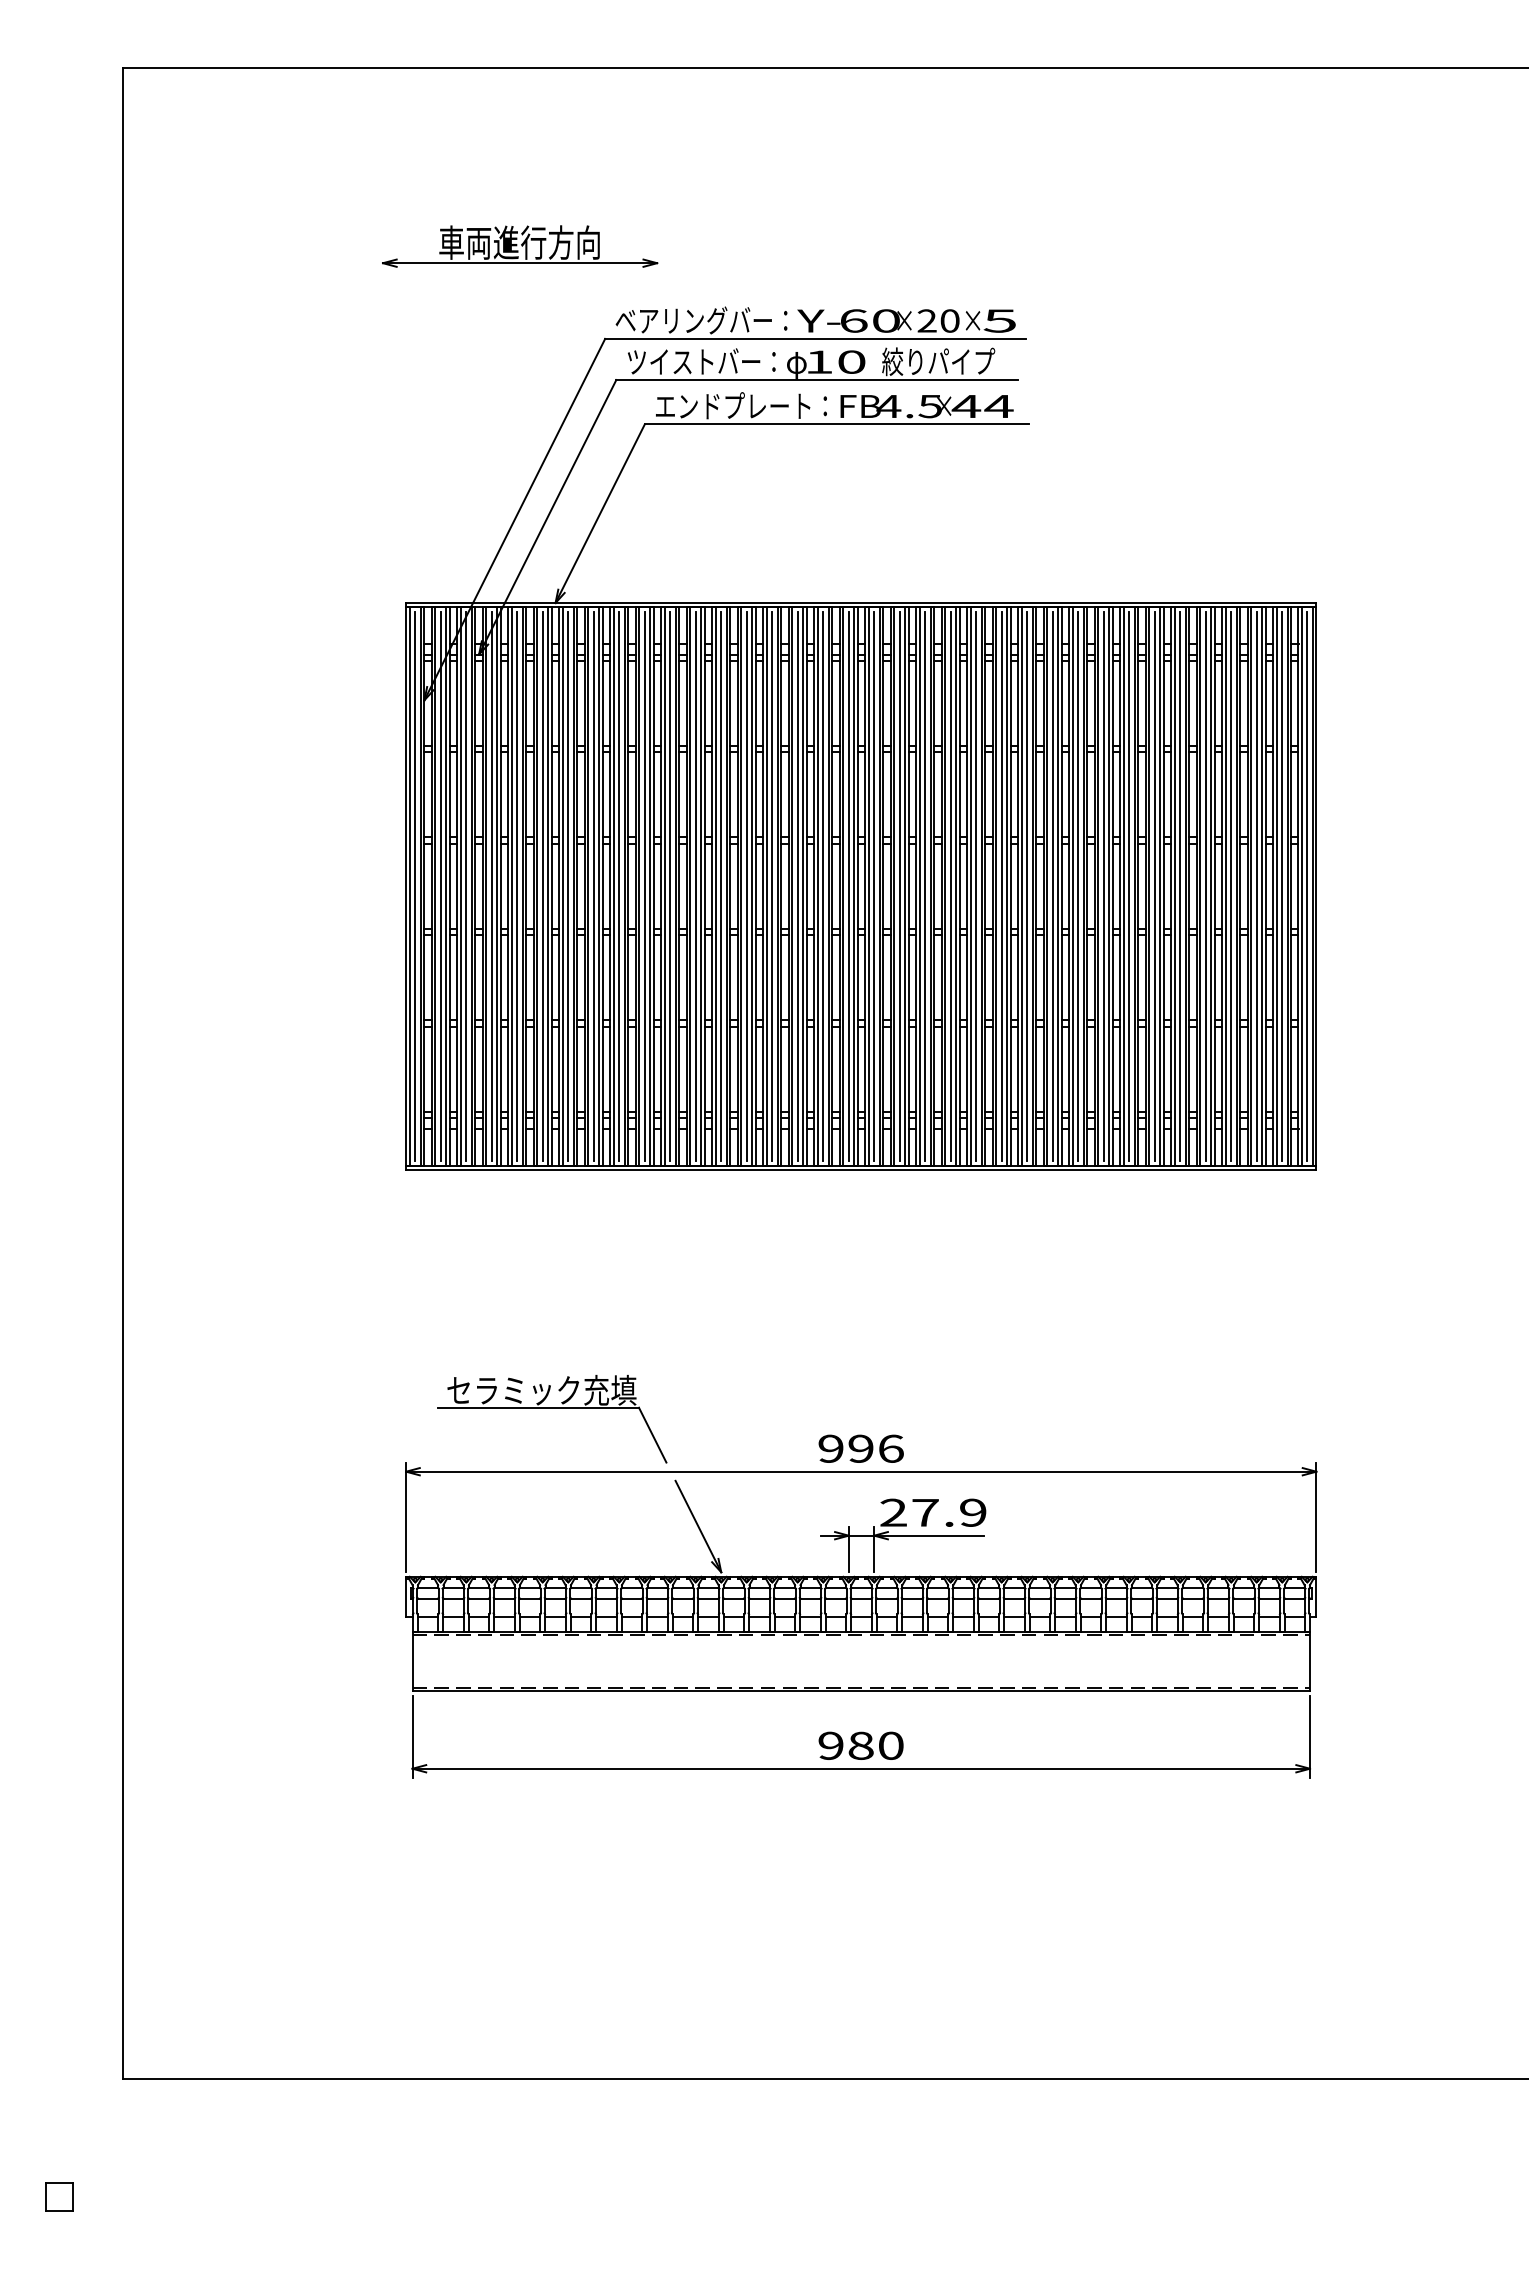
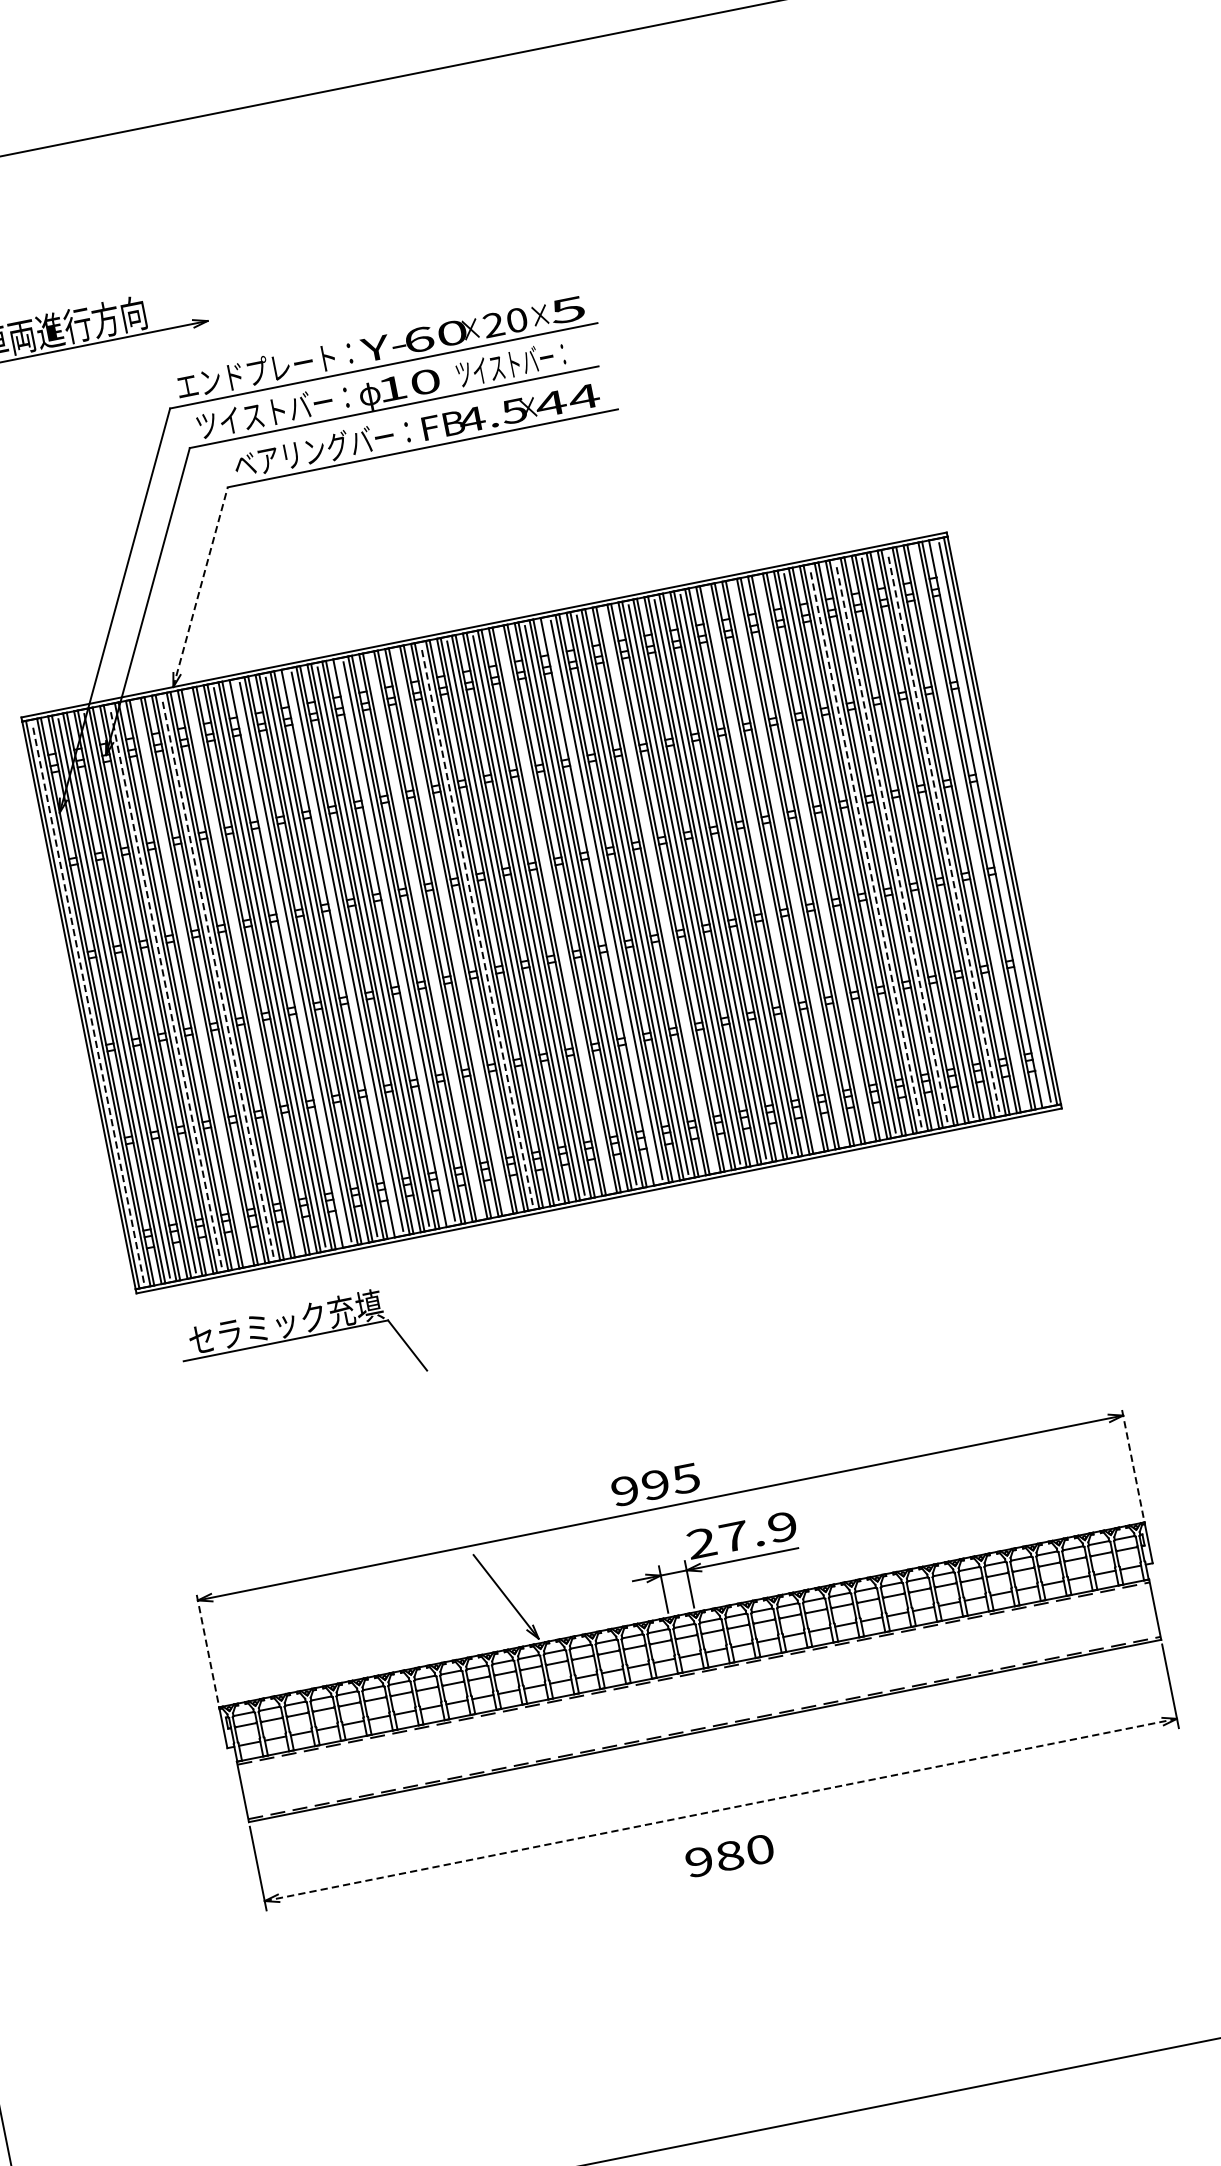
text: (693, 320) -> (256, 371), ベアリングバー： -> エンドプレート：
text: (938, 361) -> (513, 363), 絞りパイプ -> ツイストバー：
text: (733, 405) -> (314, 450), エンドプレート： -> ベアリングバー：
line: (600, 513) -> (200, 586), solid -> dashed
line: (517, 885) -> (192, 981), removed
line: (568, 885) -> (243, 971), removed
line: (746, 885) -> (424, 935), removed
line: (772, 885) -> (451, 930), removed
line: (874, 885) -> (554, 909), removed
line: (976, 885) -> (658, 888), removed
line: (1078, 885) -> (762, 868), removed
line: (1103, 885) -> (787, 862), removed
line: (1129, 885) -> (814, 857), removed
line: (1282, 885) -> (969, 826), removed
line: (415, 886) -> (88, 1003), solid -> dashed
line: (491, 886) -> (165, 988), solid -> dashed
line: (542, 886) -> (217, 977), solid -> dashed
line: (613, 886) -> (289, 963), removed
line: (664, 886) -> (341, 953), removed
line: (715, 886) -> (393, 942), removed
line: (797, 886) -> (476, 926), solid -> dashed
line: (919, 886) -> (600, 901), removed
line: (1180, 886) -> (866, 848), solid -> dashed
line: (1205, 886) -> (891, 843), solid -> dashed
line: (1256, 886) -> (943, 832), solid -> dashed
line: (1301, 886) -> (989, 823), removed
part: (552, 1408) -> (300, 1338), moved
text: (890, 1448) -> (685, 1478), 996 -> 995
line: (406, 1517) -> (207, 1646), solid -> dashed
line: (1316, 1517) -> (1132, 1462), solid -> dashed
text: (860, 1745) -> (729, 1855), moved
line: (861, 1768) -> (721, 1809), solid -> dashed

